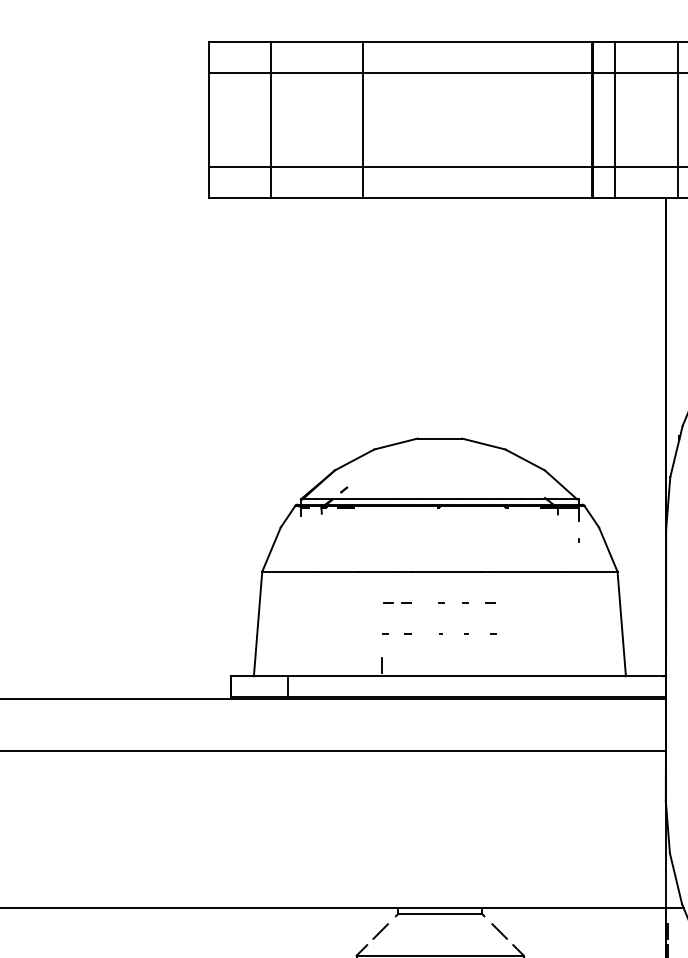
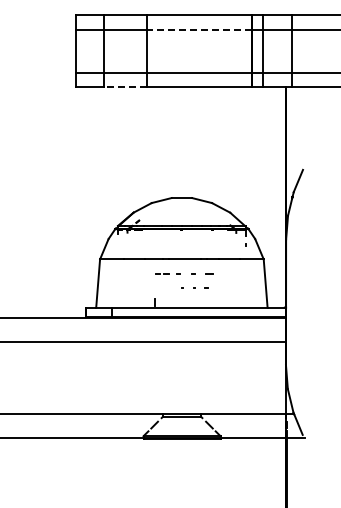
line: (478, 72) -> (199, 29), solid -> dashed
line: (315, 198) -> (124, 87), solid -> dashed
part: (467, 602) -> (194, 273), size x1.4
line: (404, 632) -> (165, 287), removed

